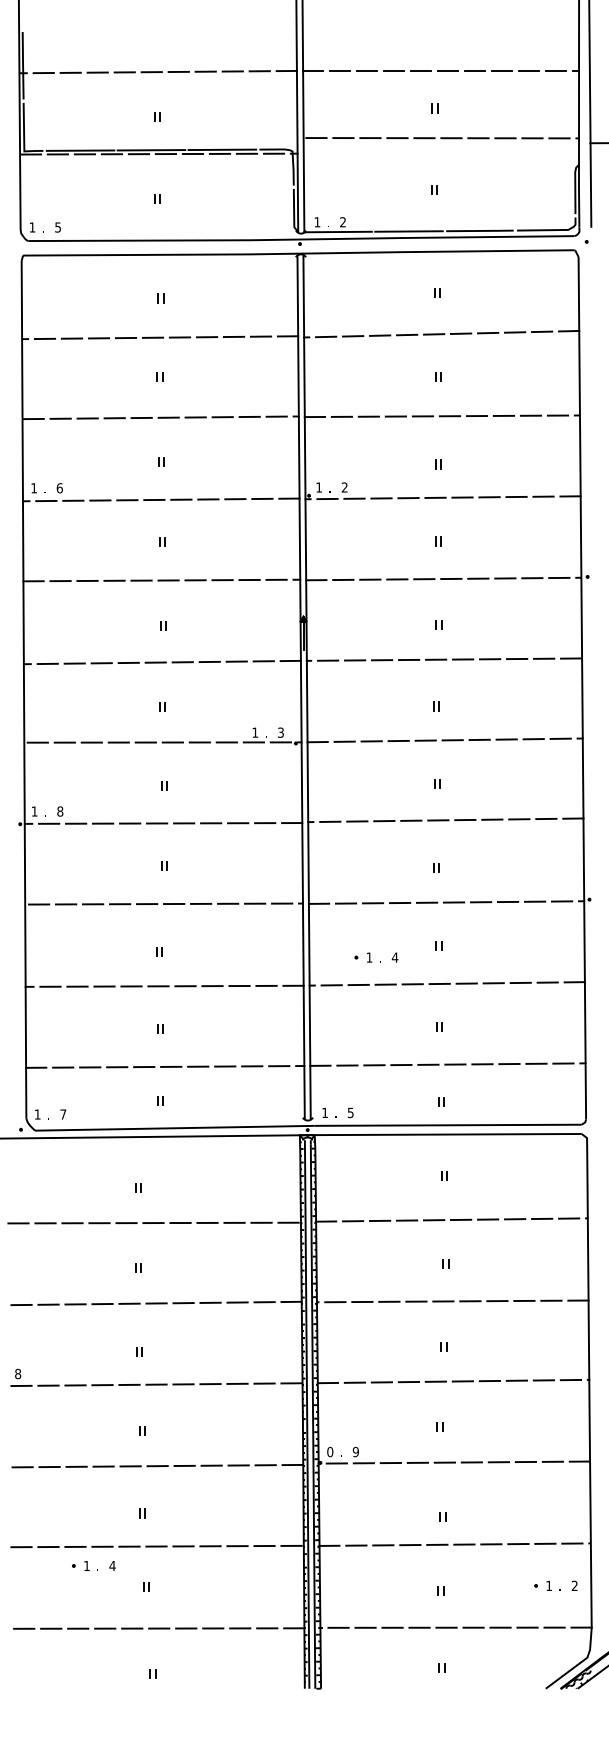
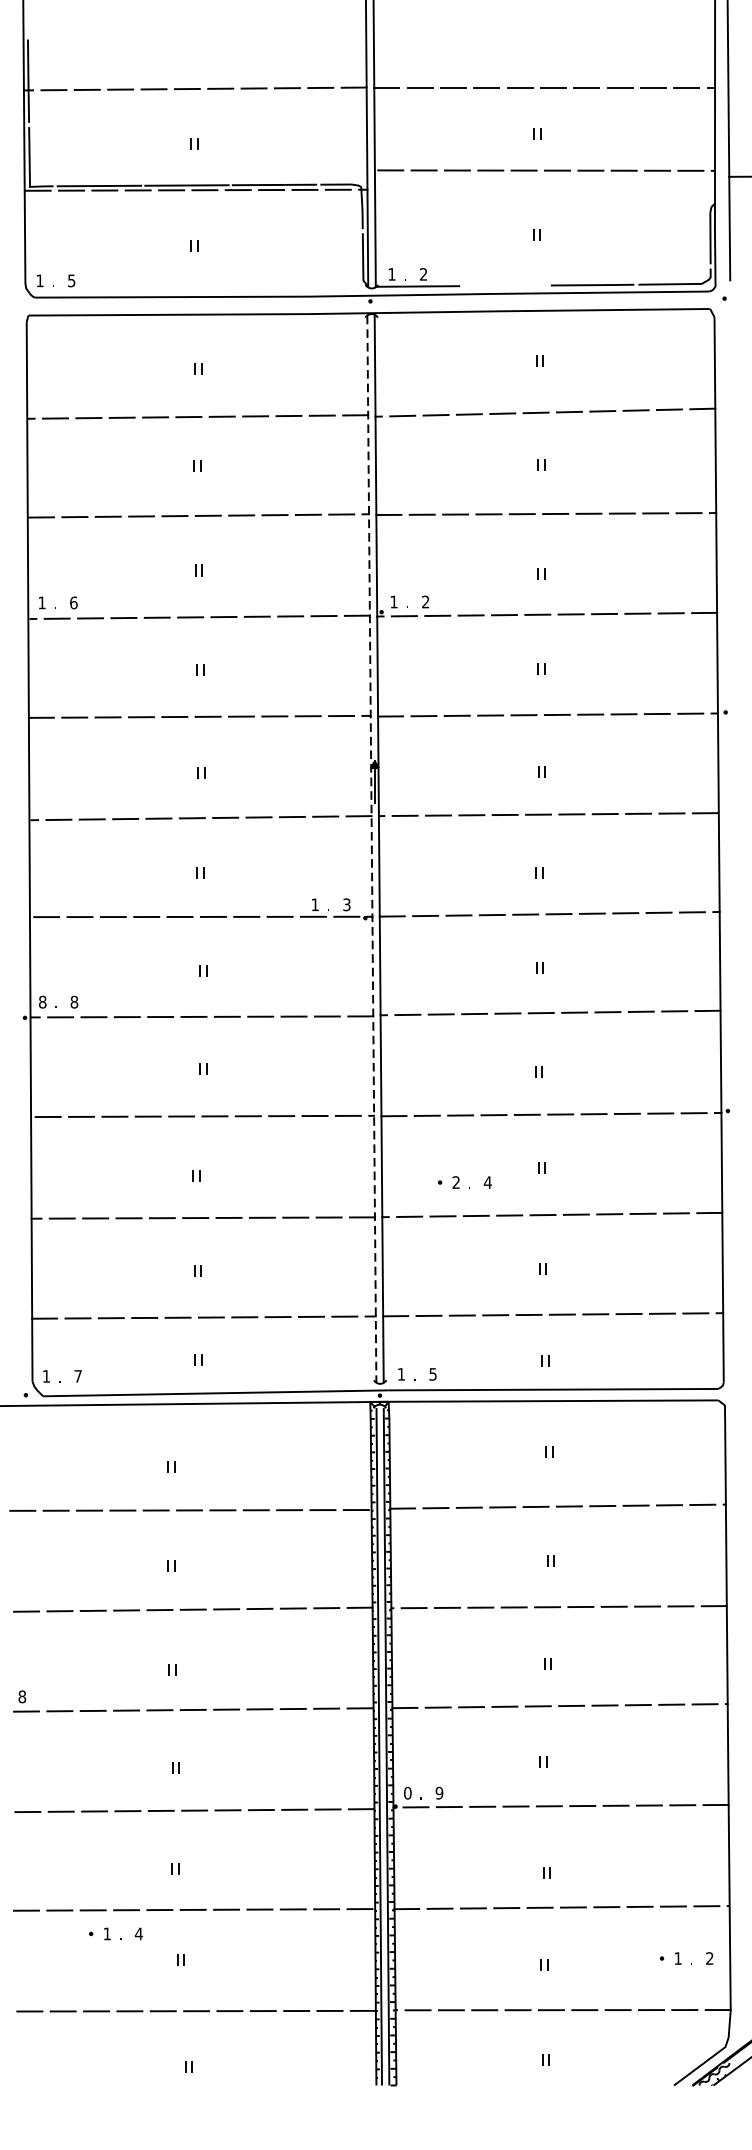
line: (408, 231) -> (504, 285), removed
line: (301, 687) -> (372, 848), solid -> dashed
text: (34, 811) -> (42, 1002), 1 -> 8
text: (369, 957) -> (456, 1182), 1 -> 2

